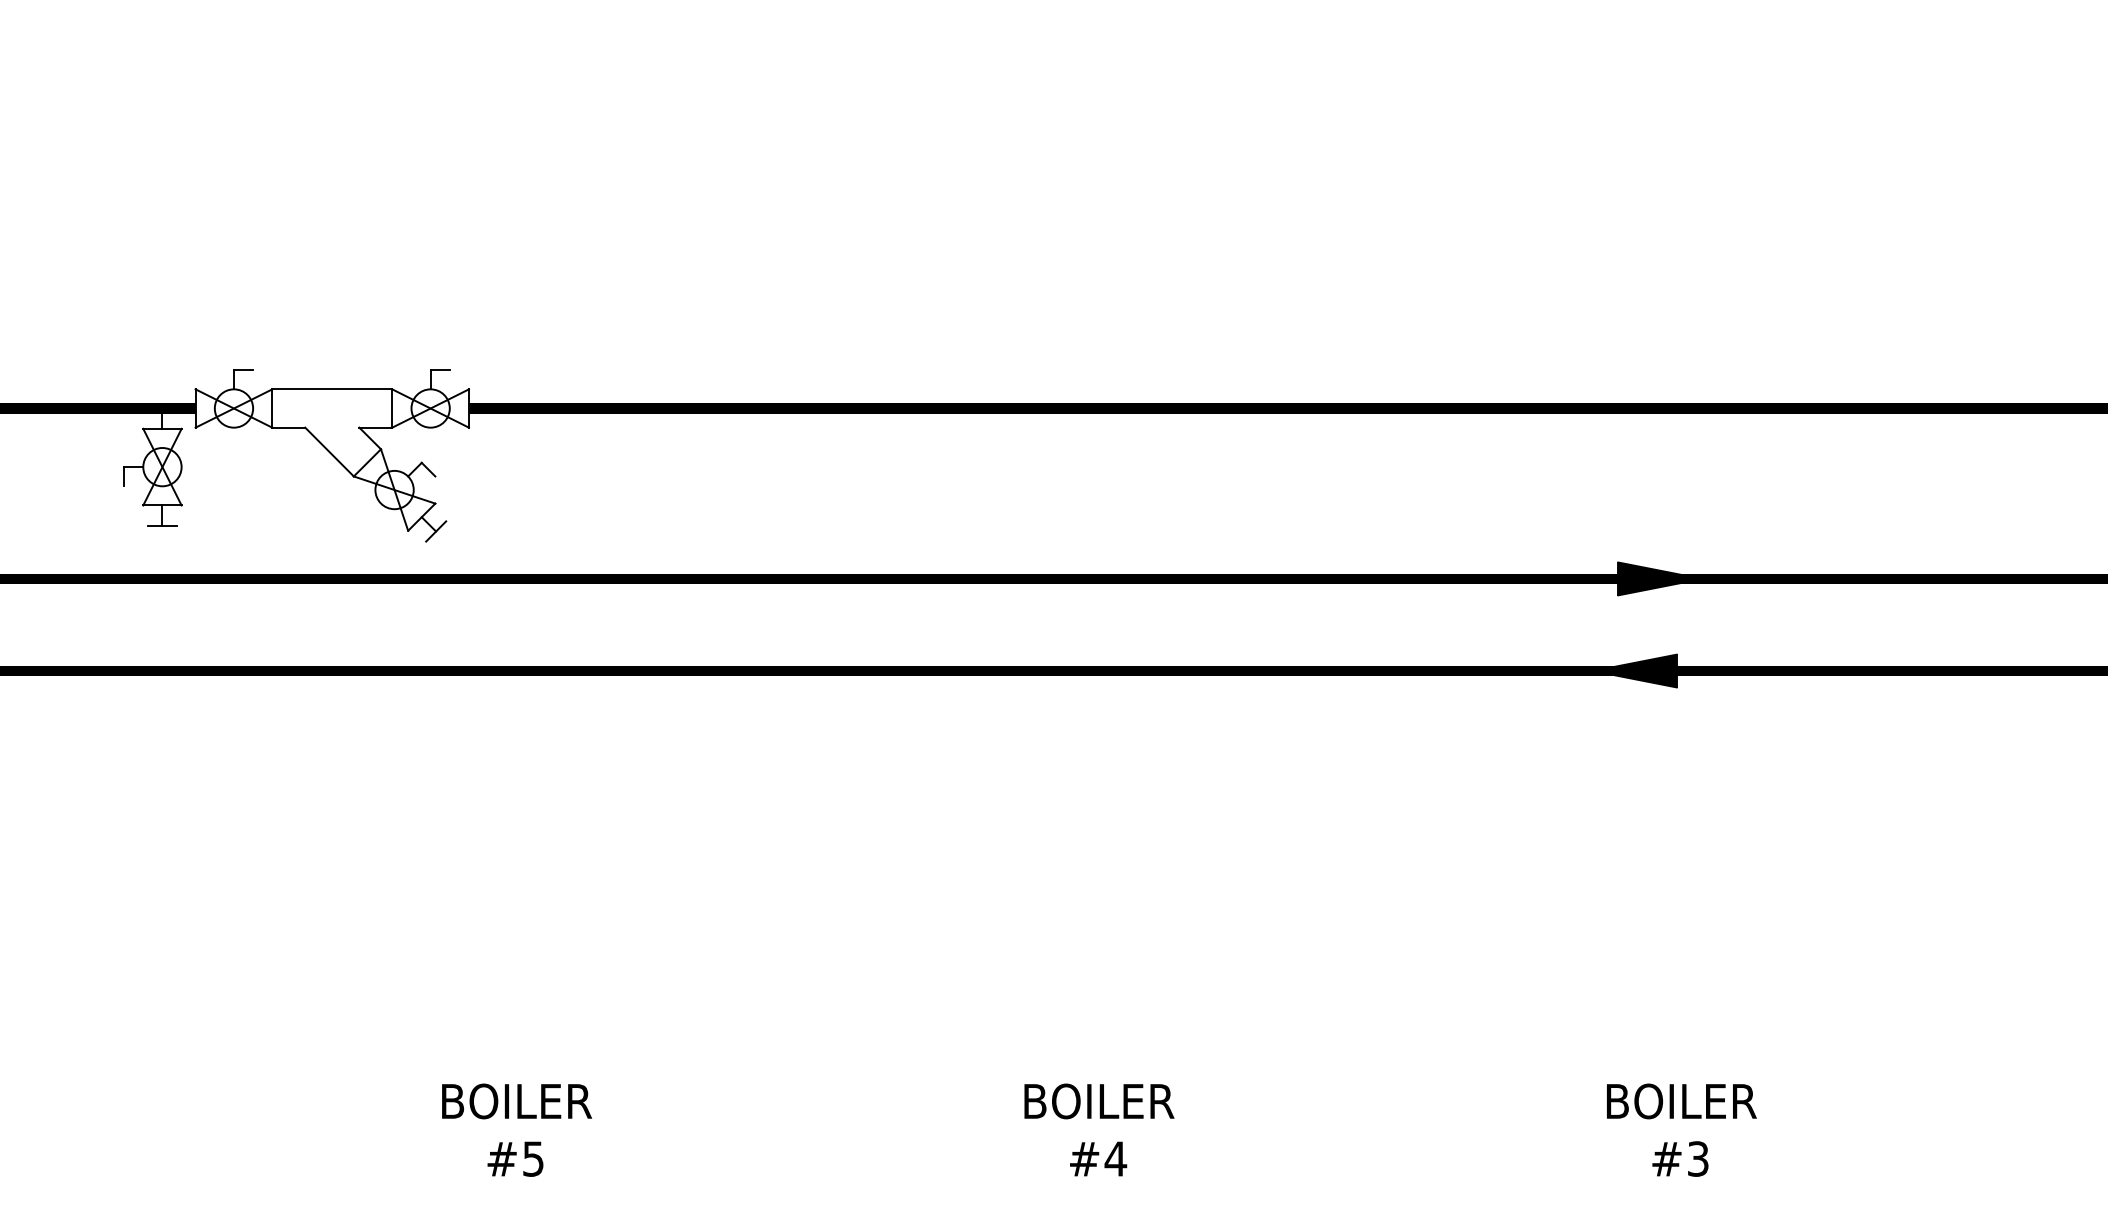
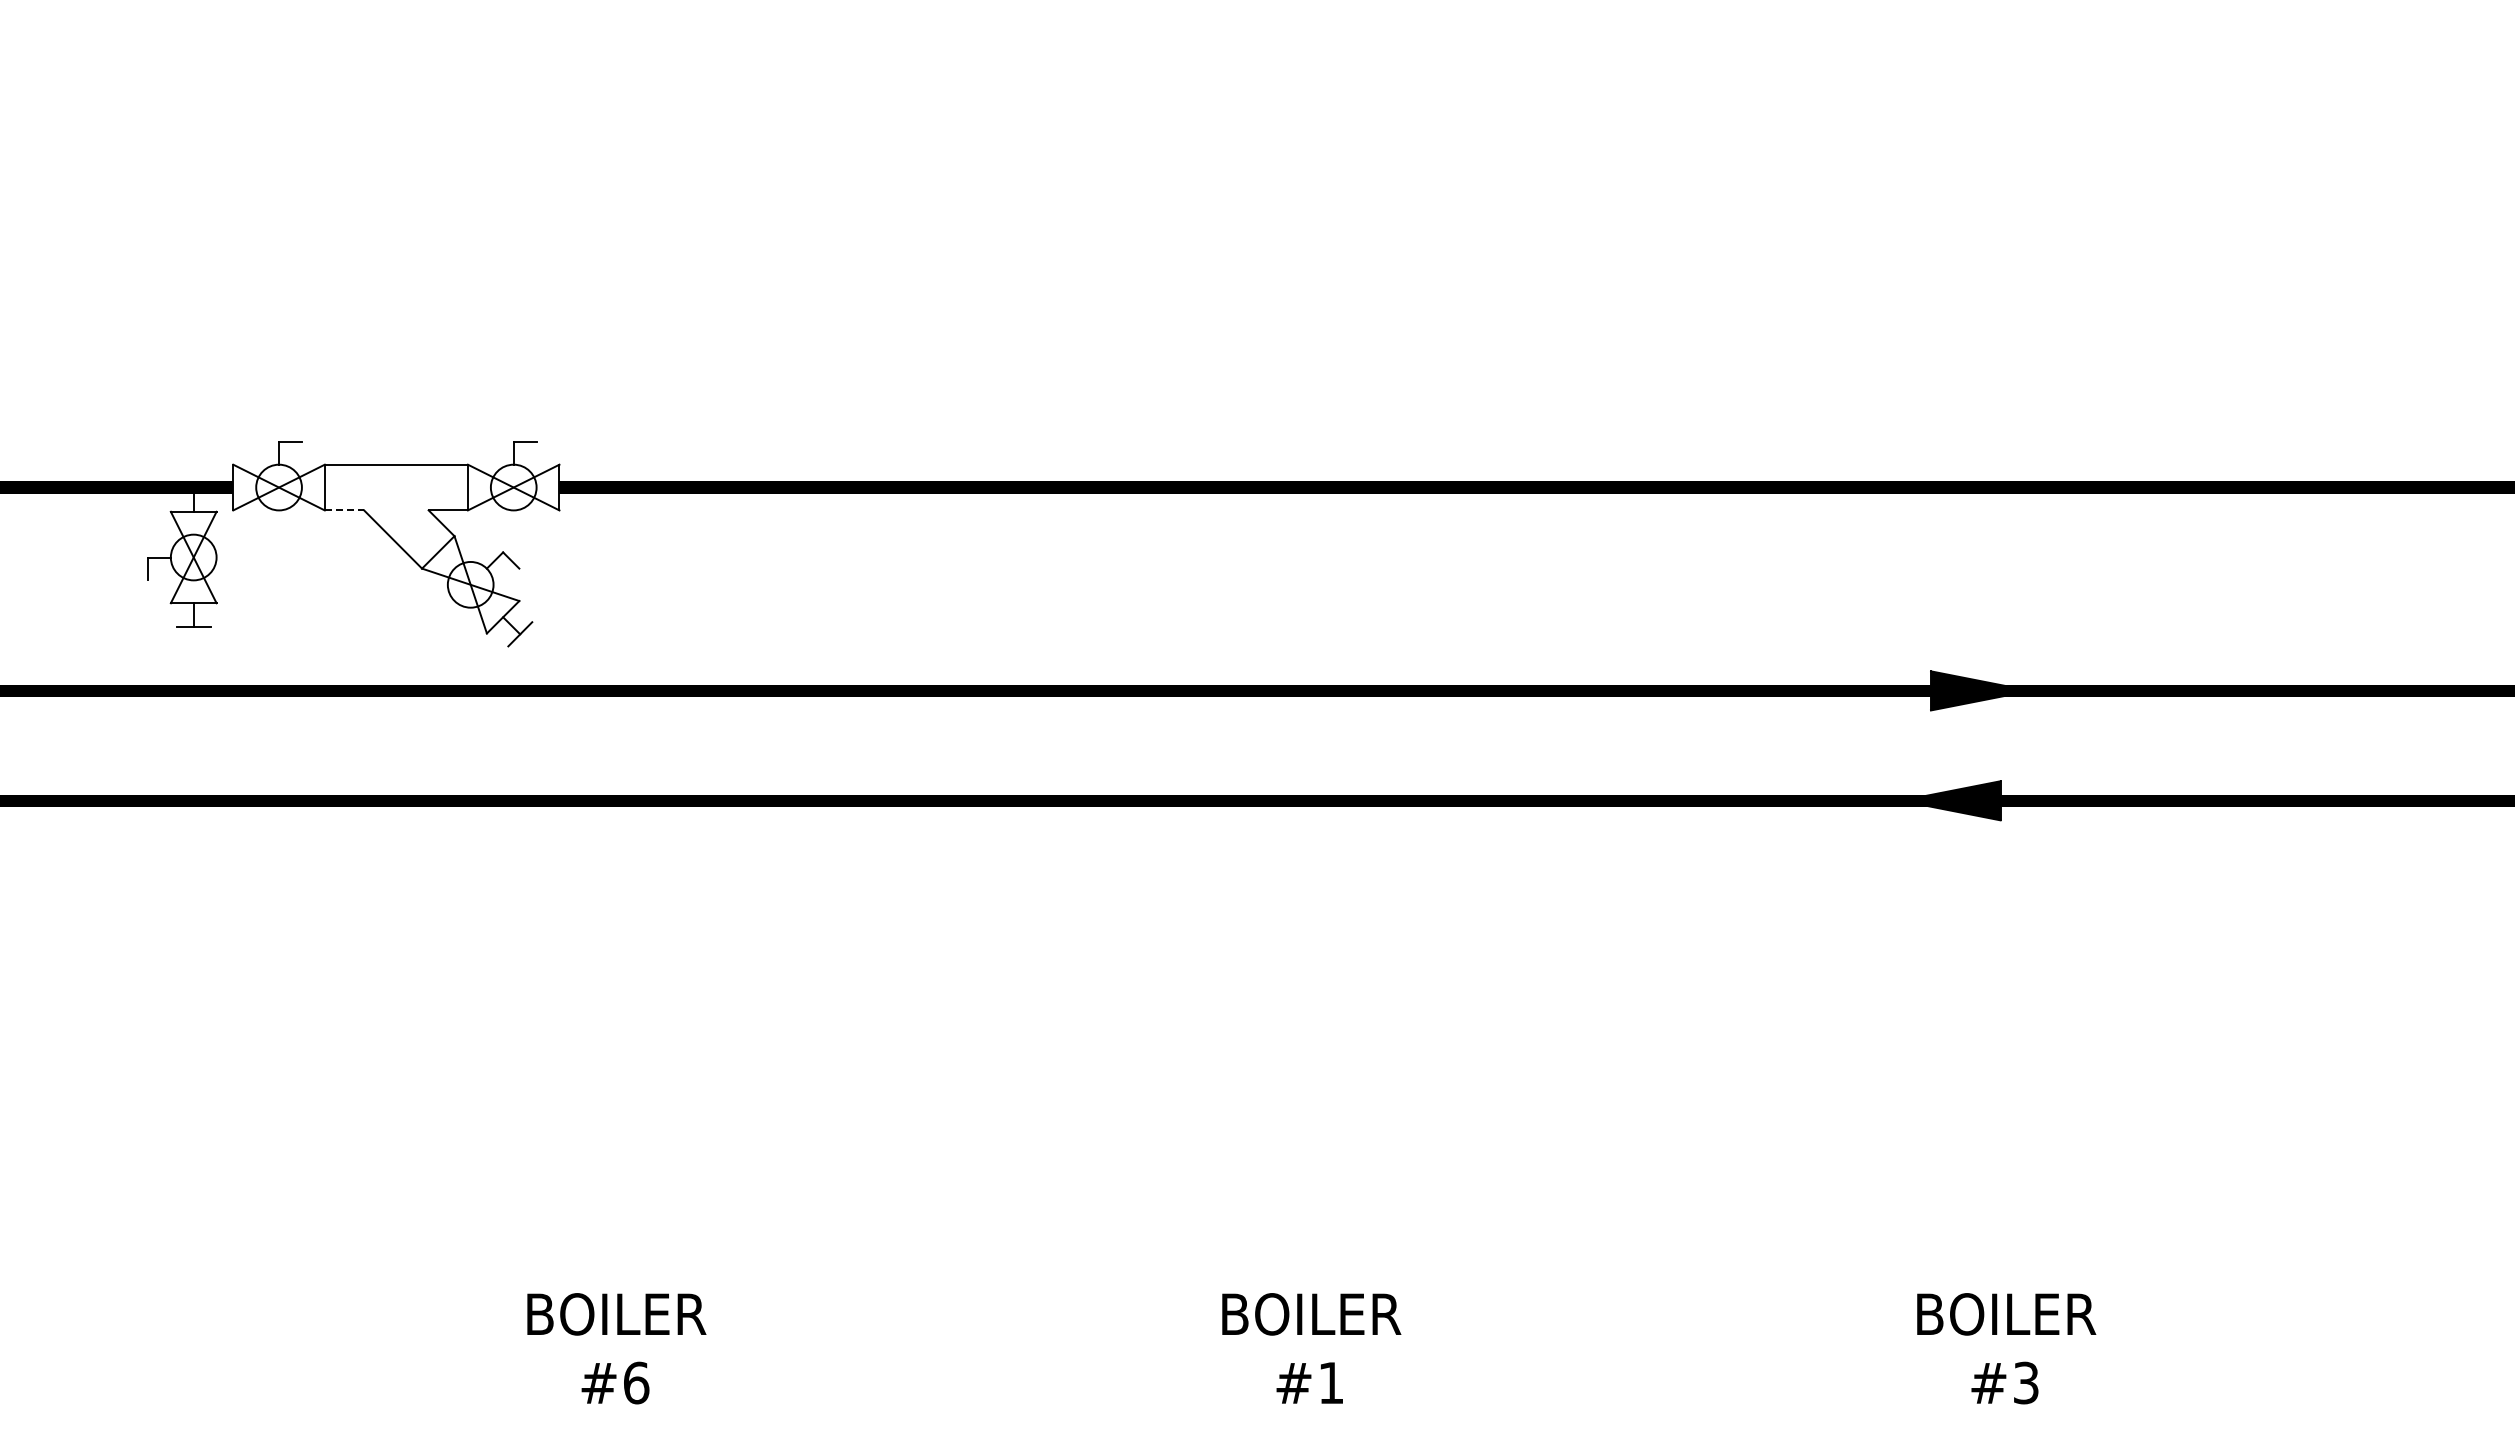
line: (288, 427) -> (344, 510), solid -> dashed
text: (533, 1158) -> (636, 1382), #5 -> #6
text: (1115, 1158) -> (1330, 1382), #4 -> #1

